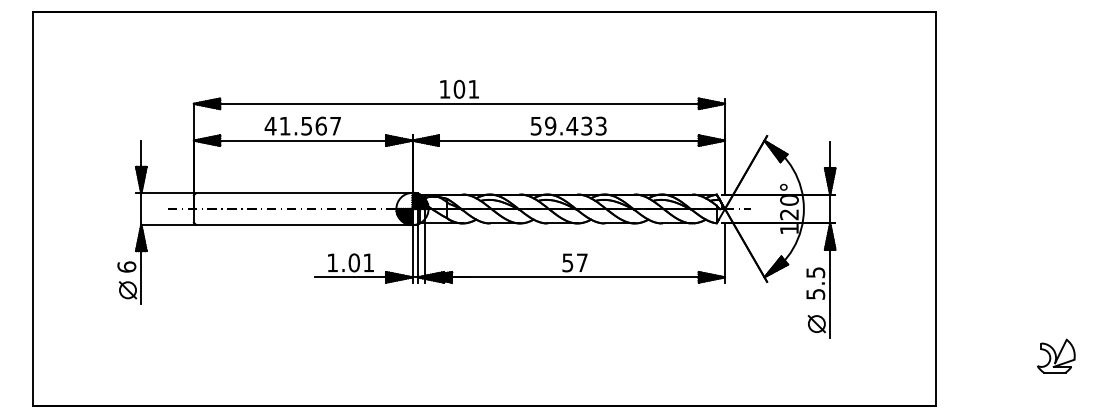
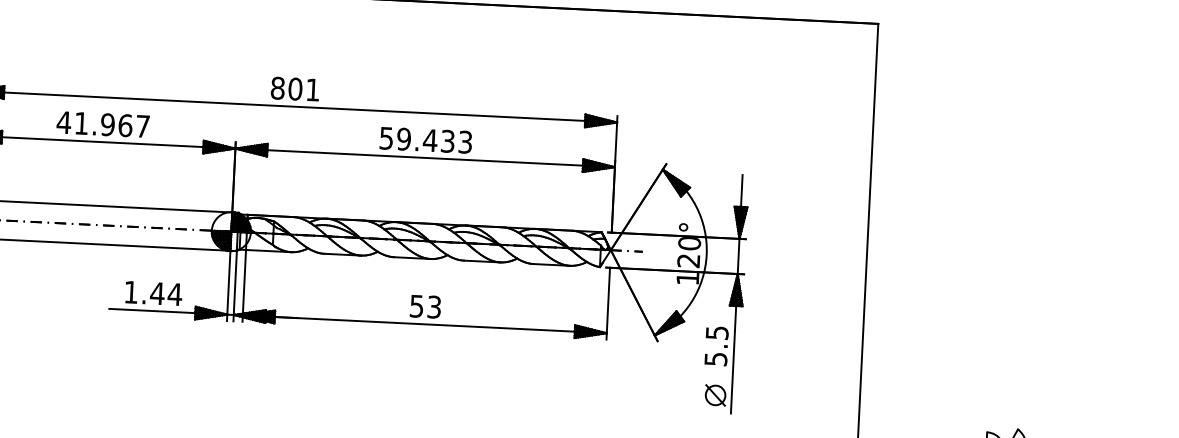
text: (444, 88) -> (277, 87), 101 -> 801
text: (306, 125) -> (107, 123), 41.567 -> 41.967
text: (361, 262) -> (166, 293), 1.01 -> 1.44
text: (581, 262) -> (433, 306), 57 -> 53

